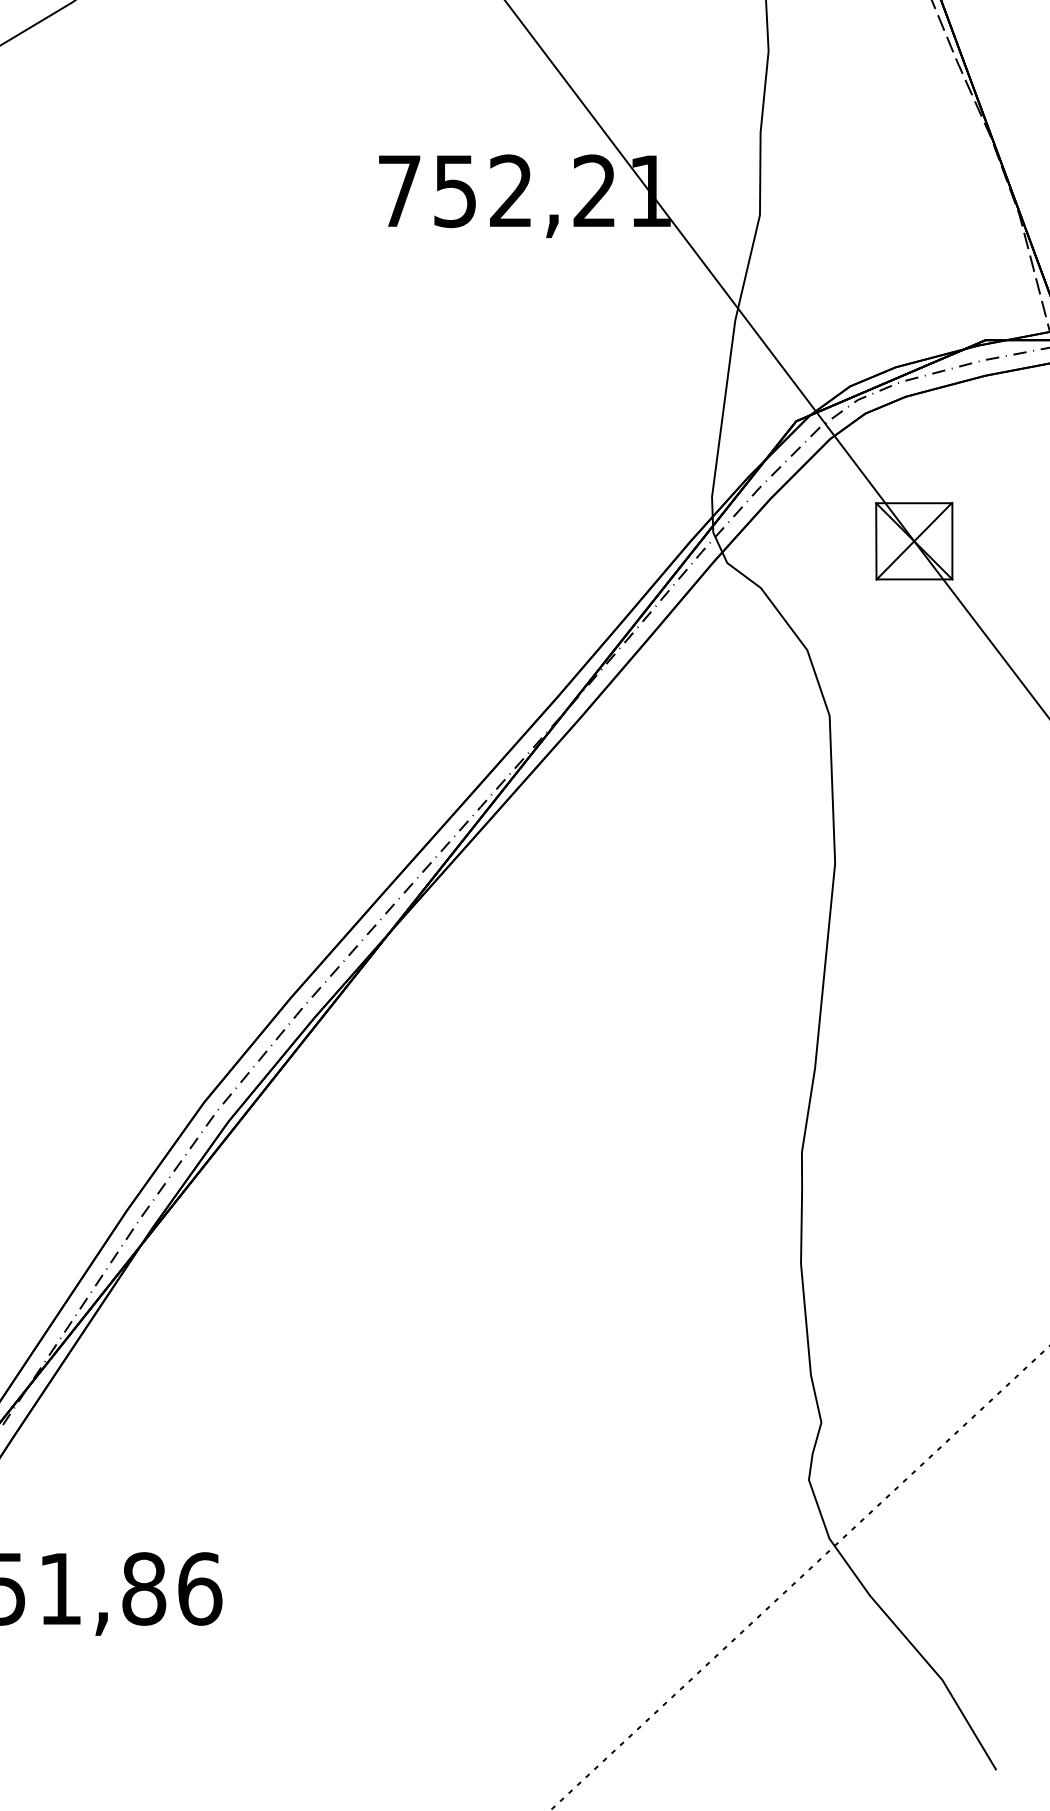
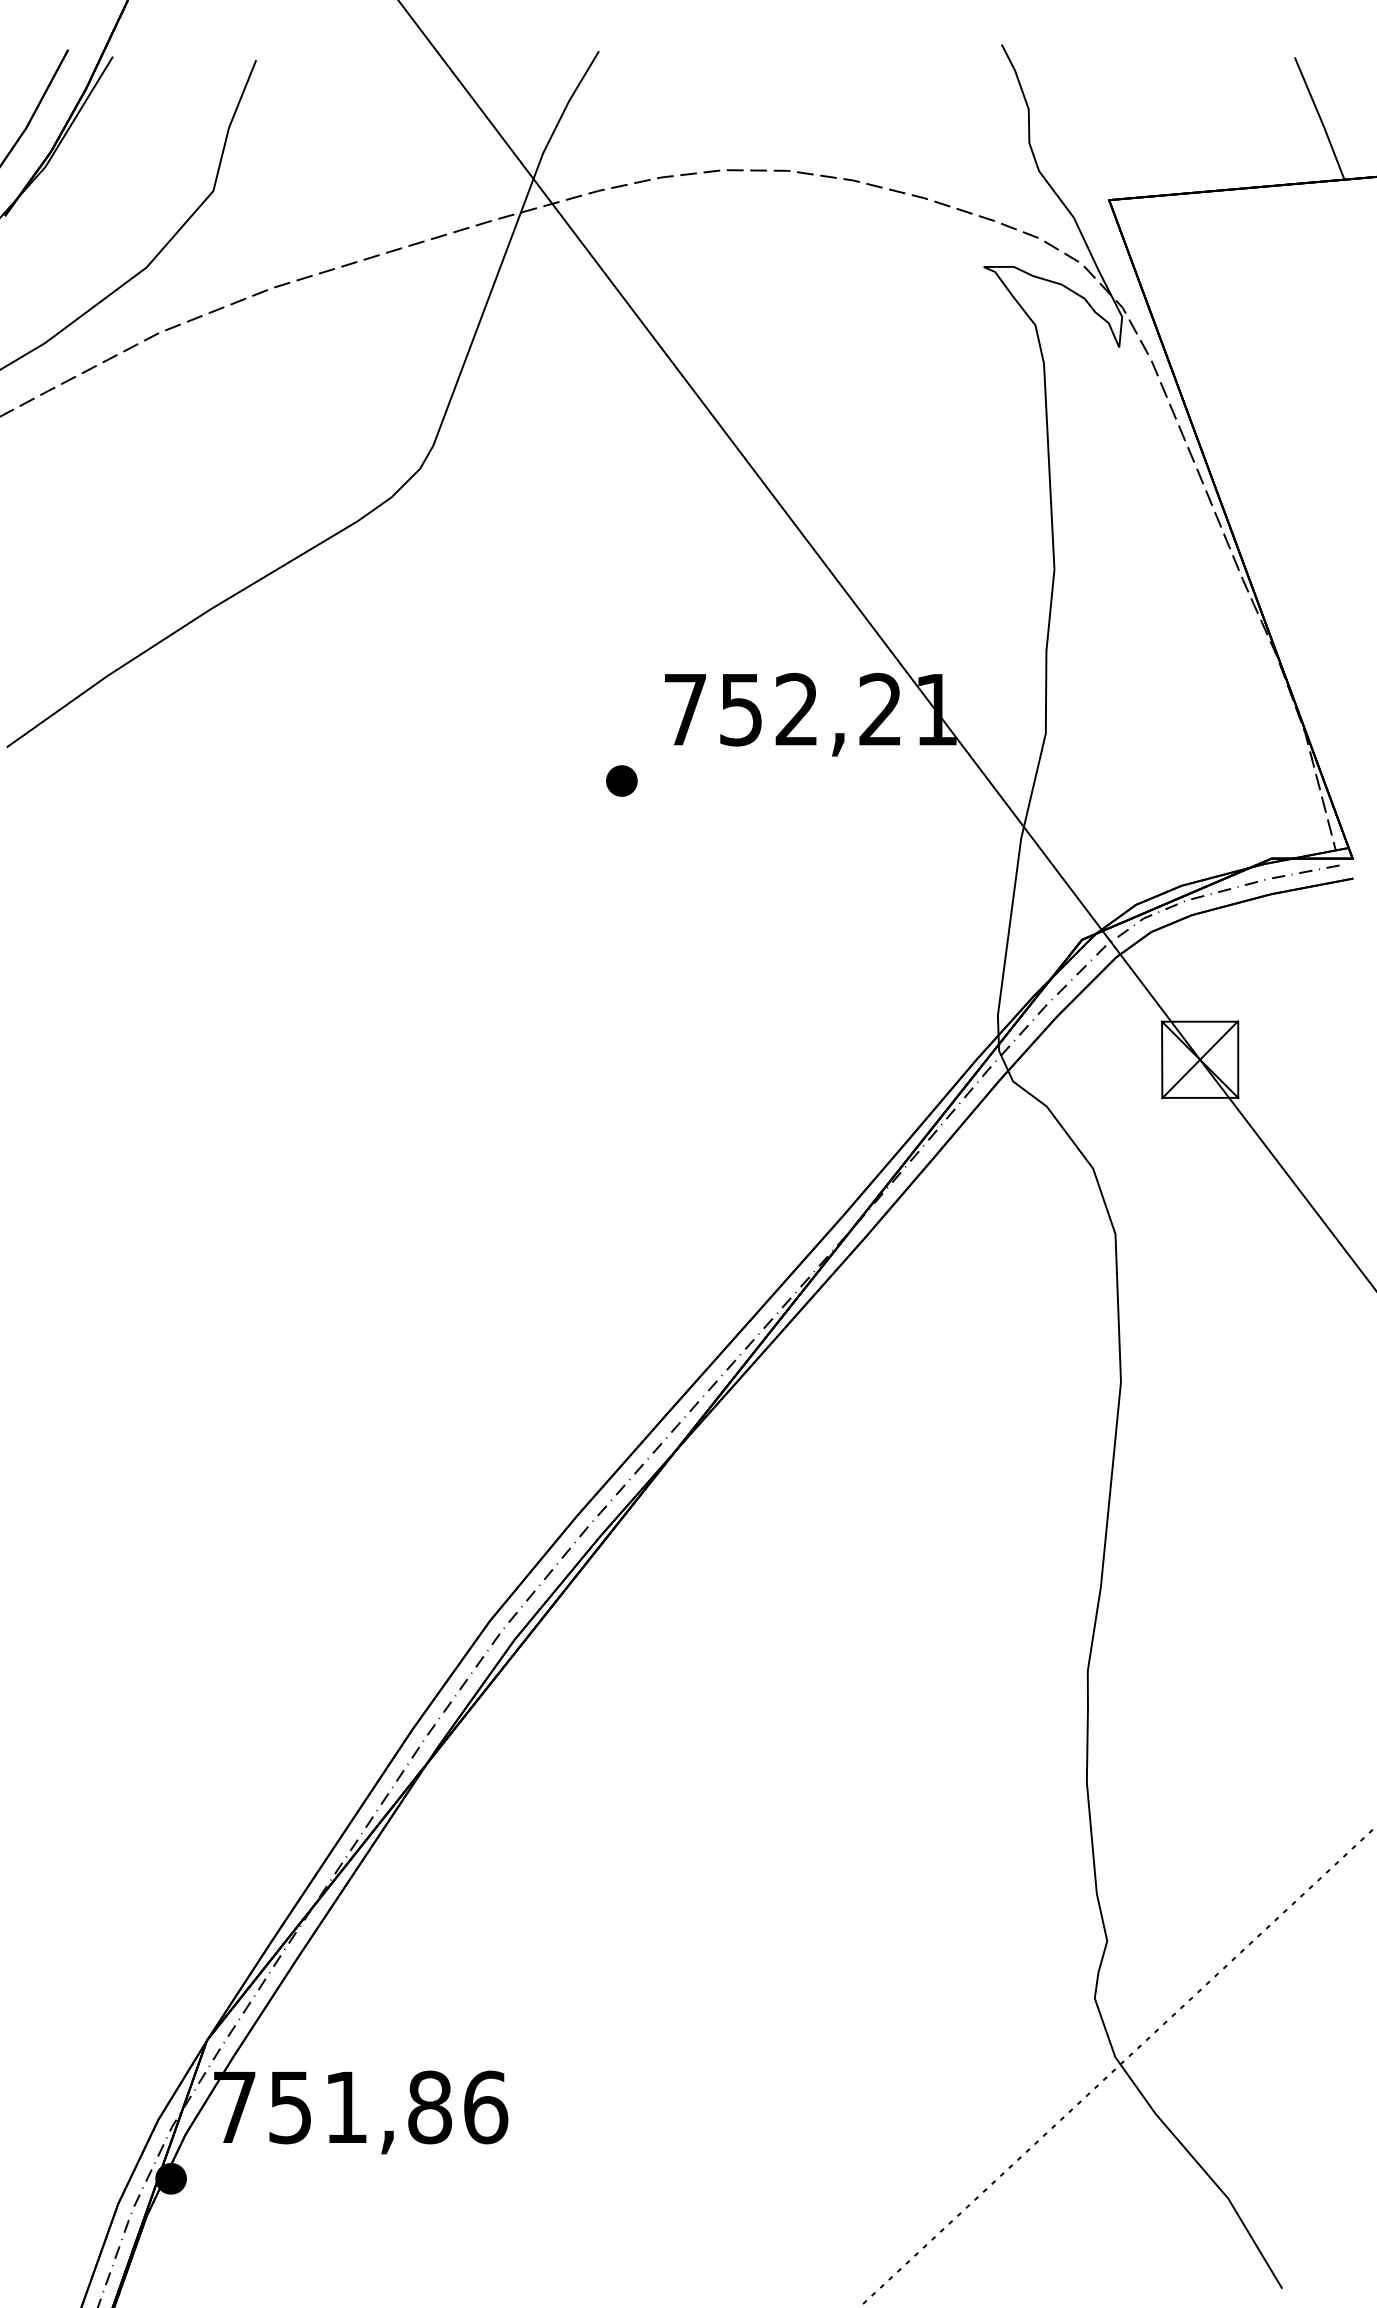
part: (335, 262) -> (621, 780), added

